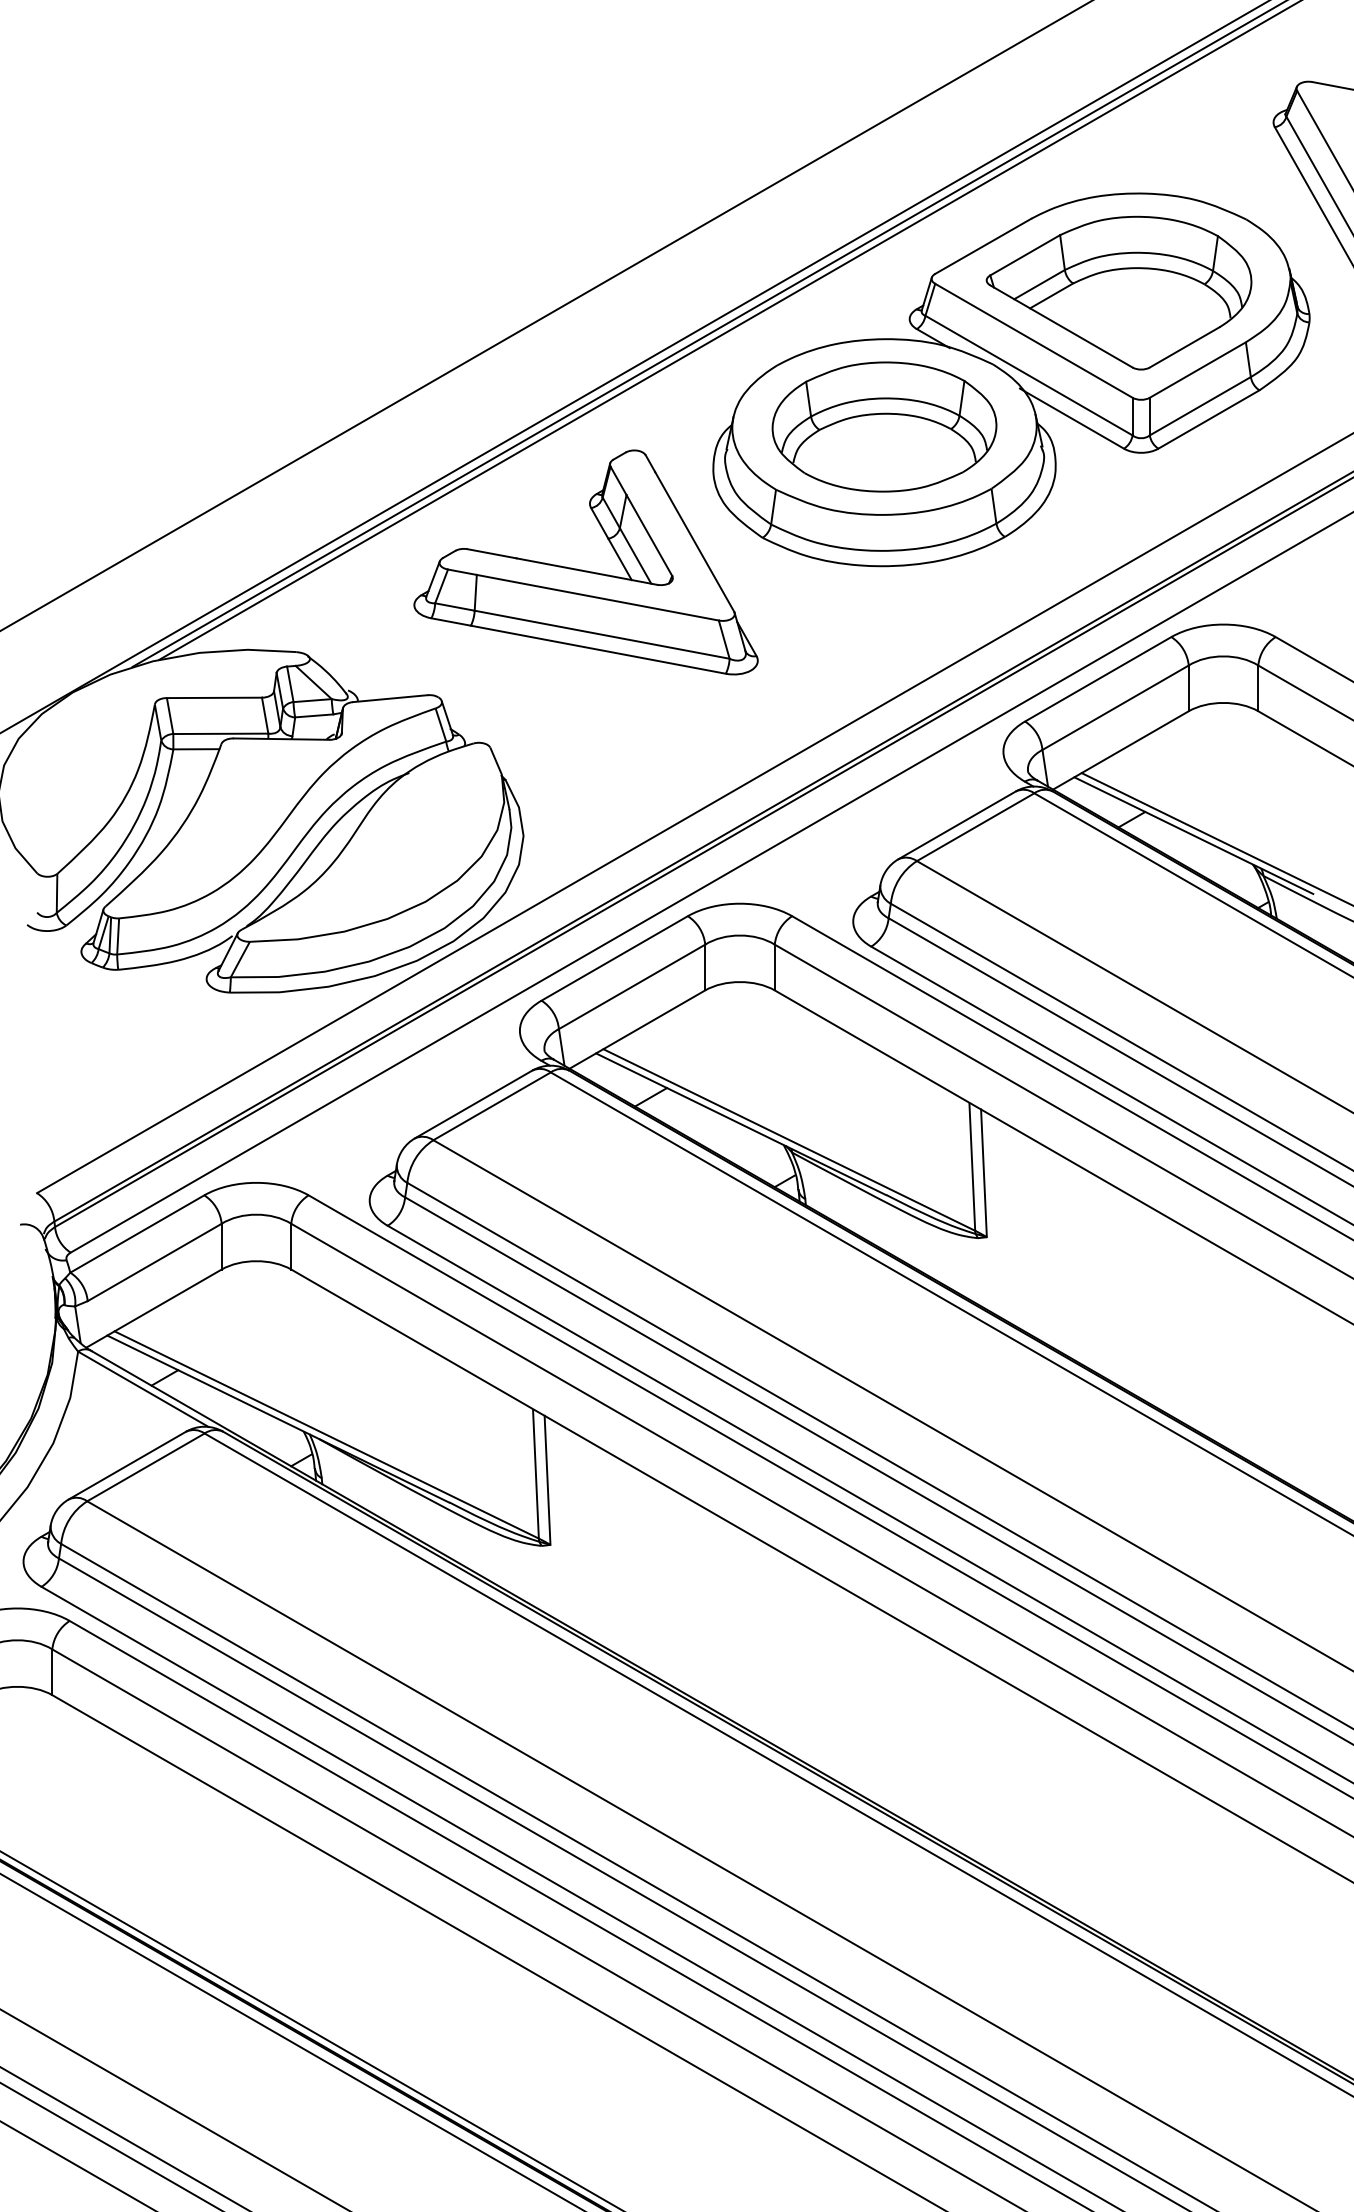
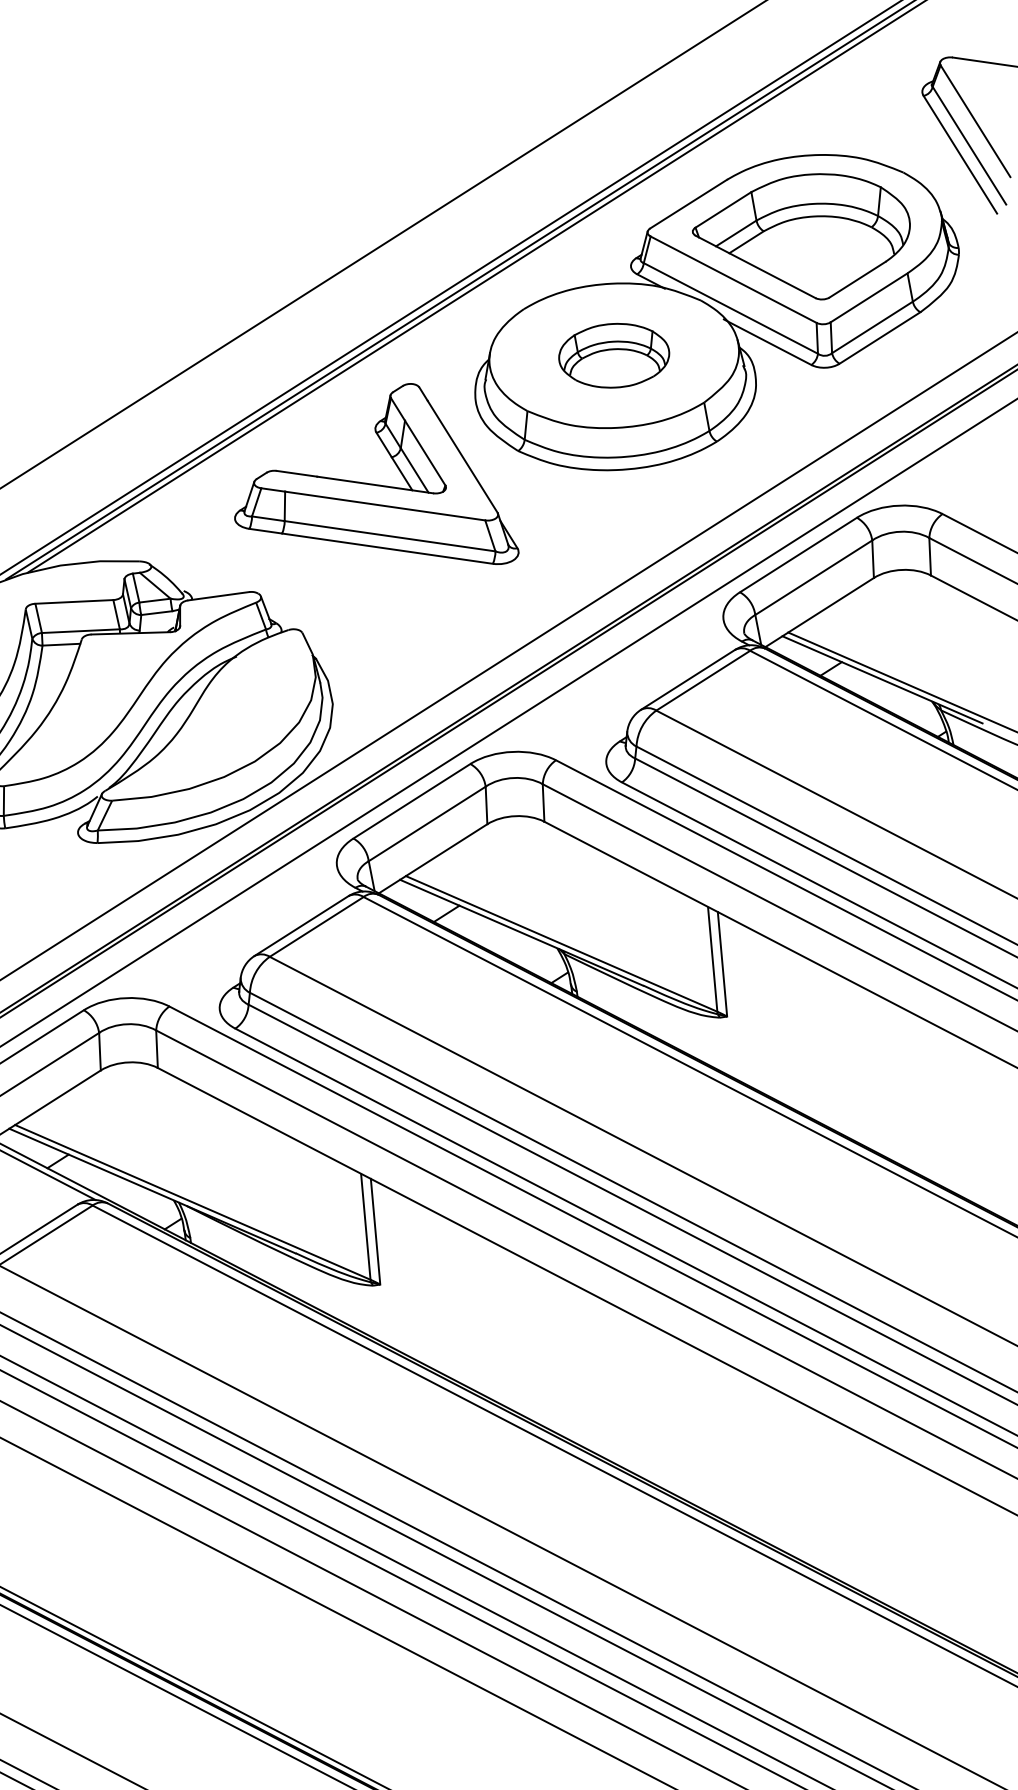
part: (884, 426) -> (614, 355), size x0.6

